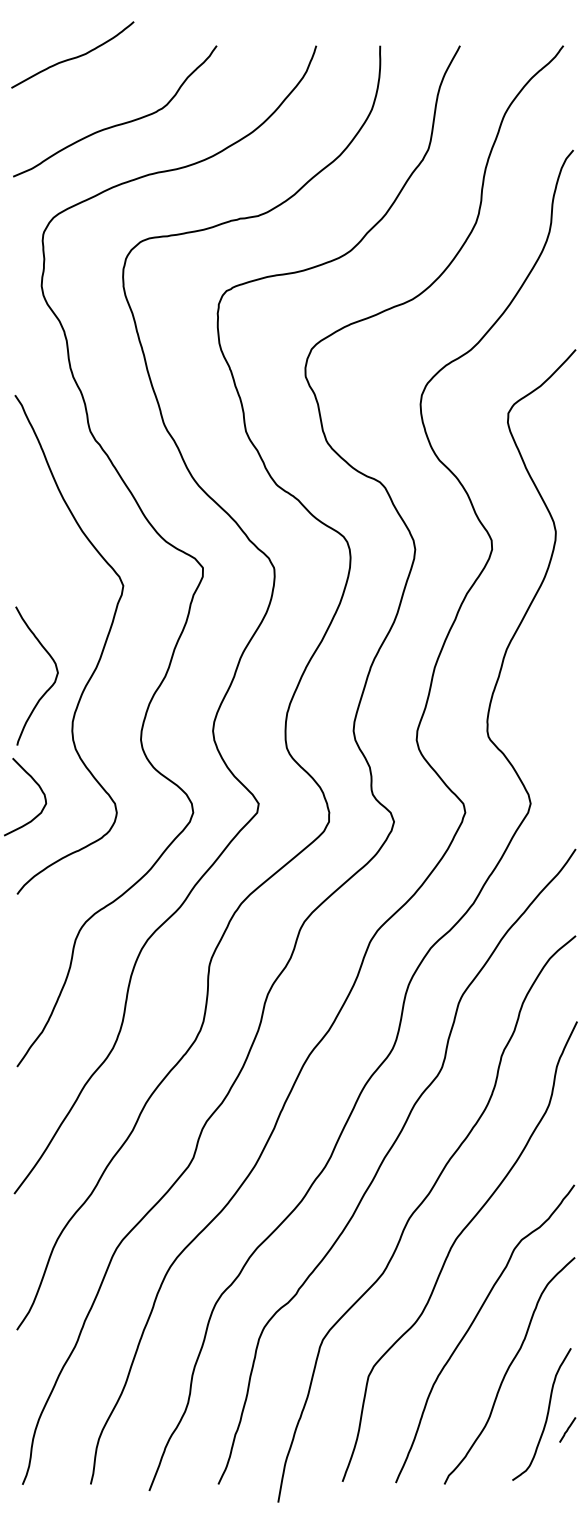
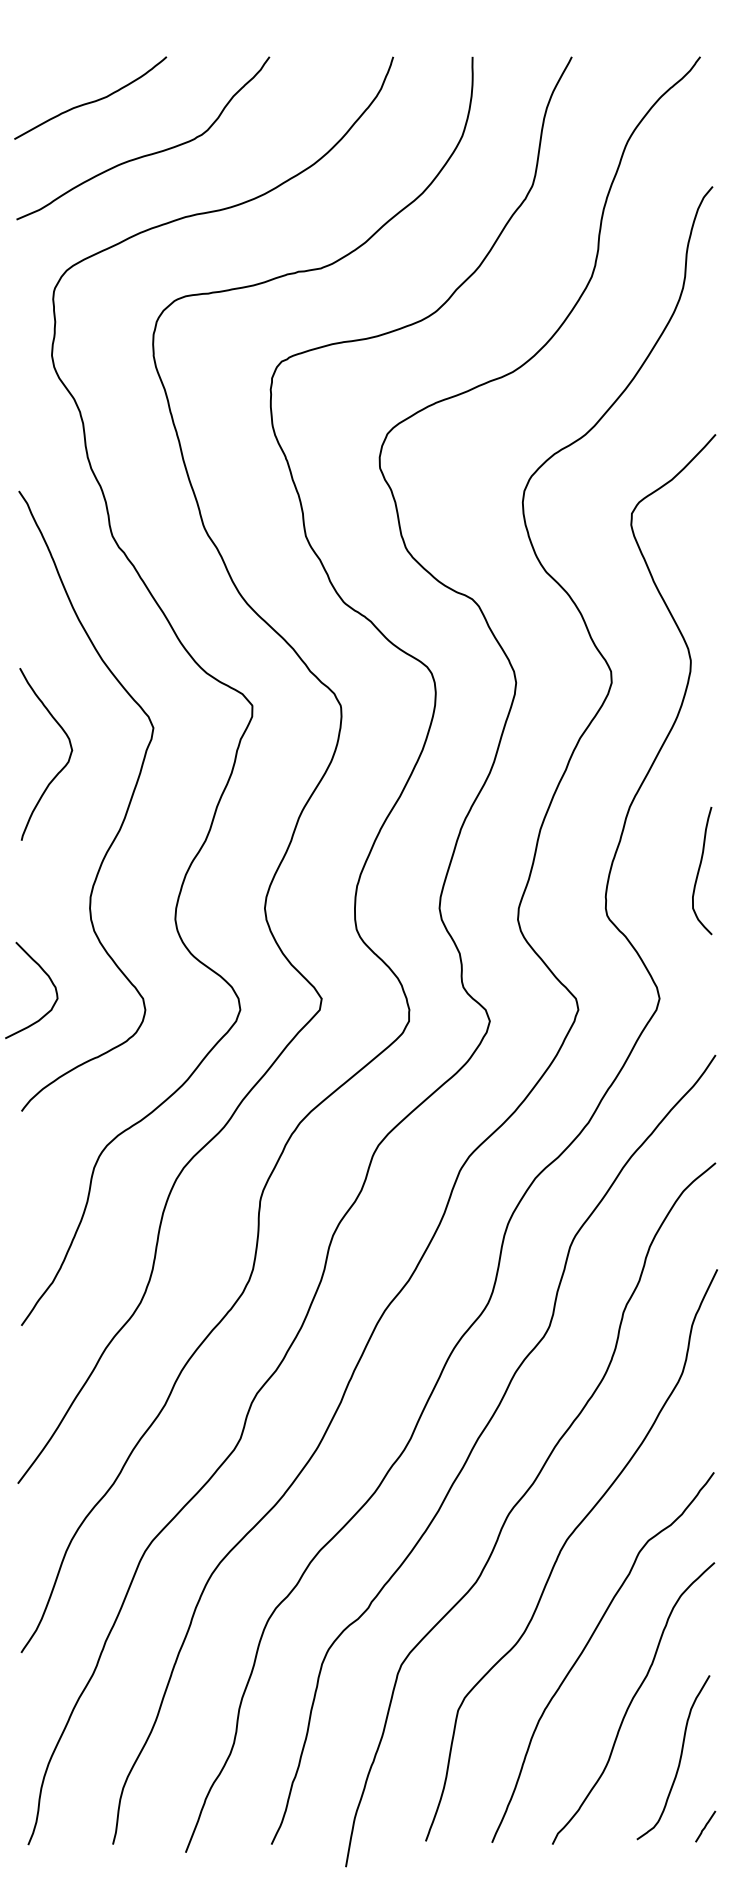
curve: (72, 57) -> (90, 101), moved
curve: (49, 687) -> (61, 768), moved
curve: (563, 700) -> (700, 870), added
line: (567, 1429) -> (705, 1826), moved

